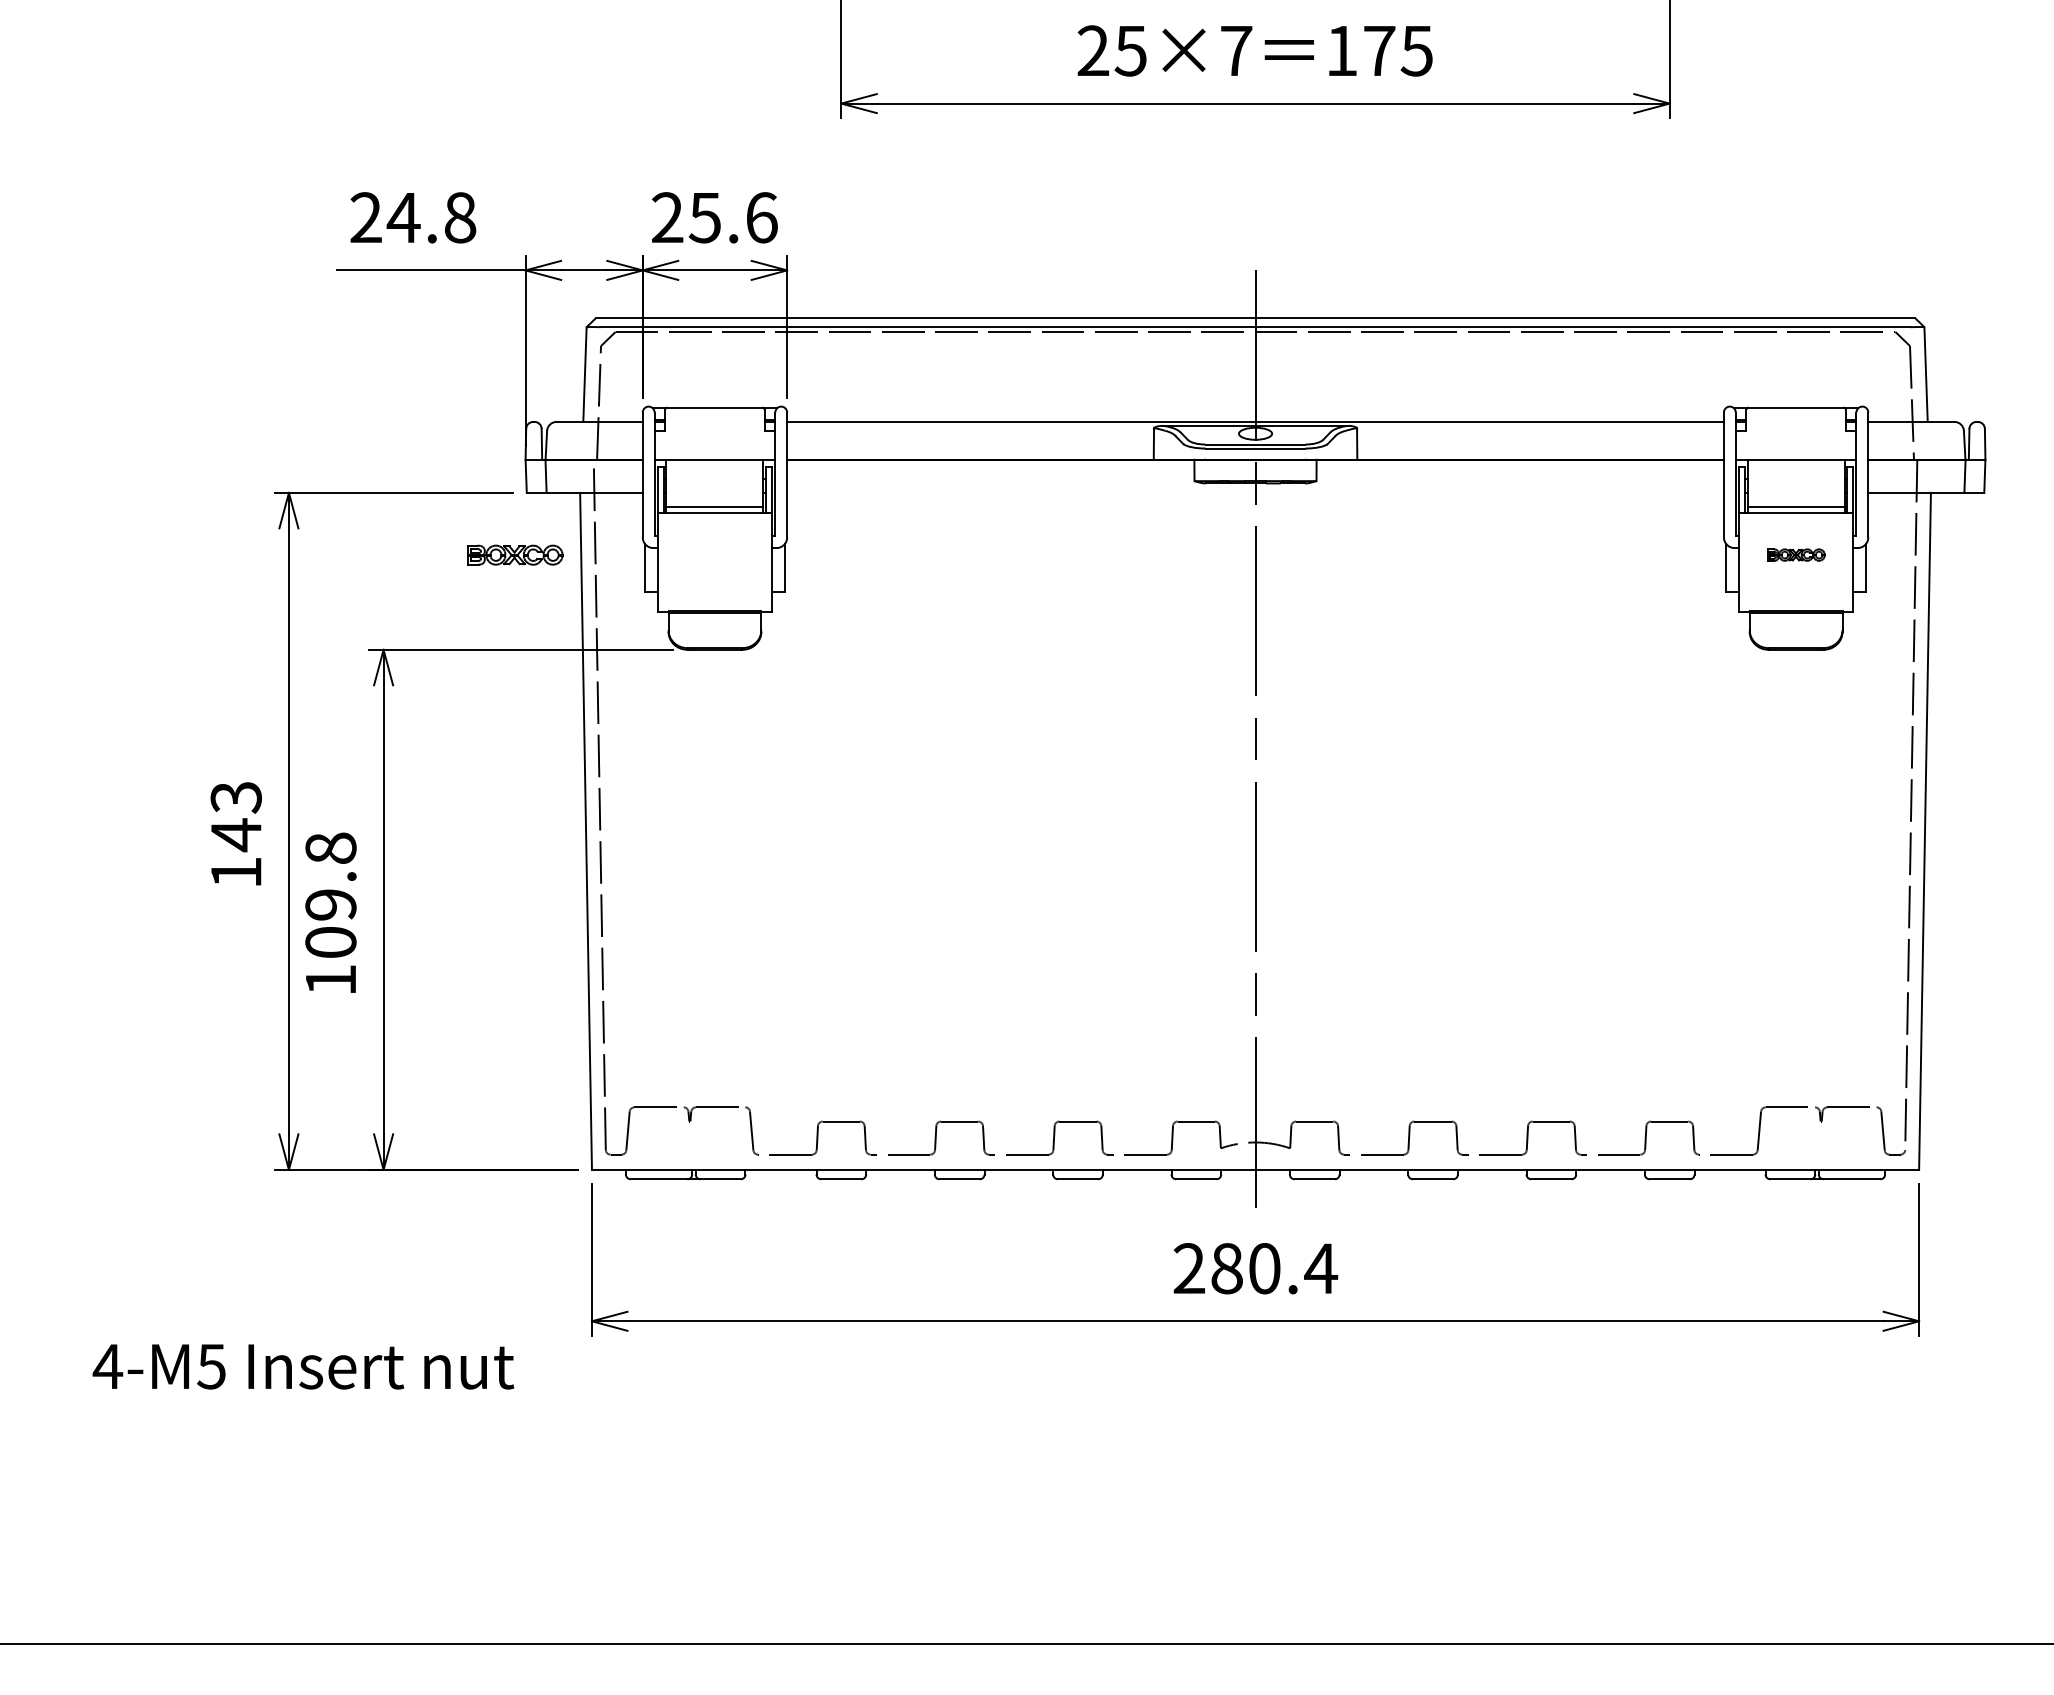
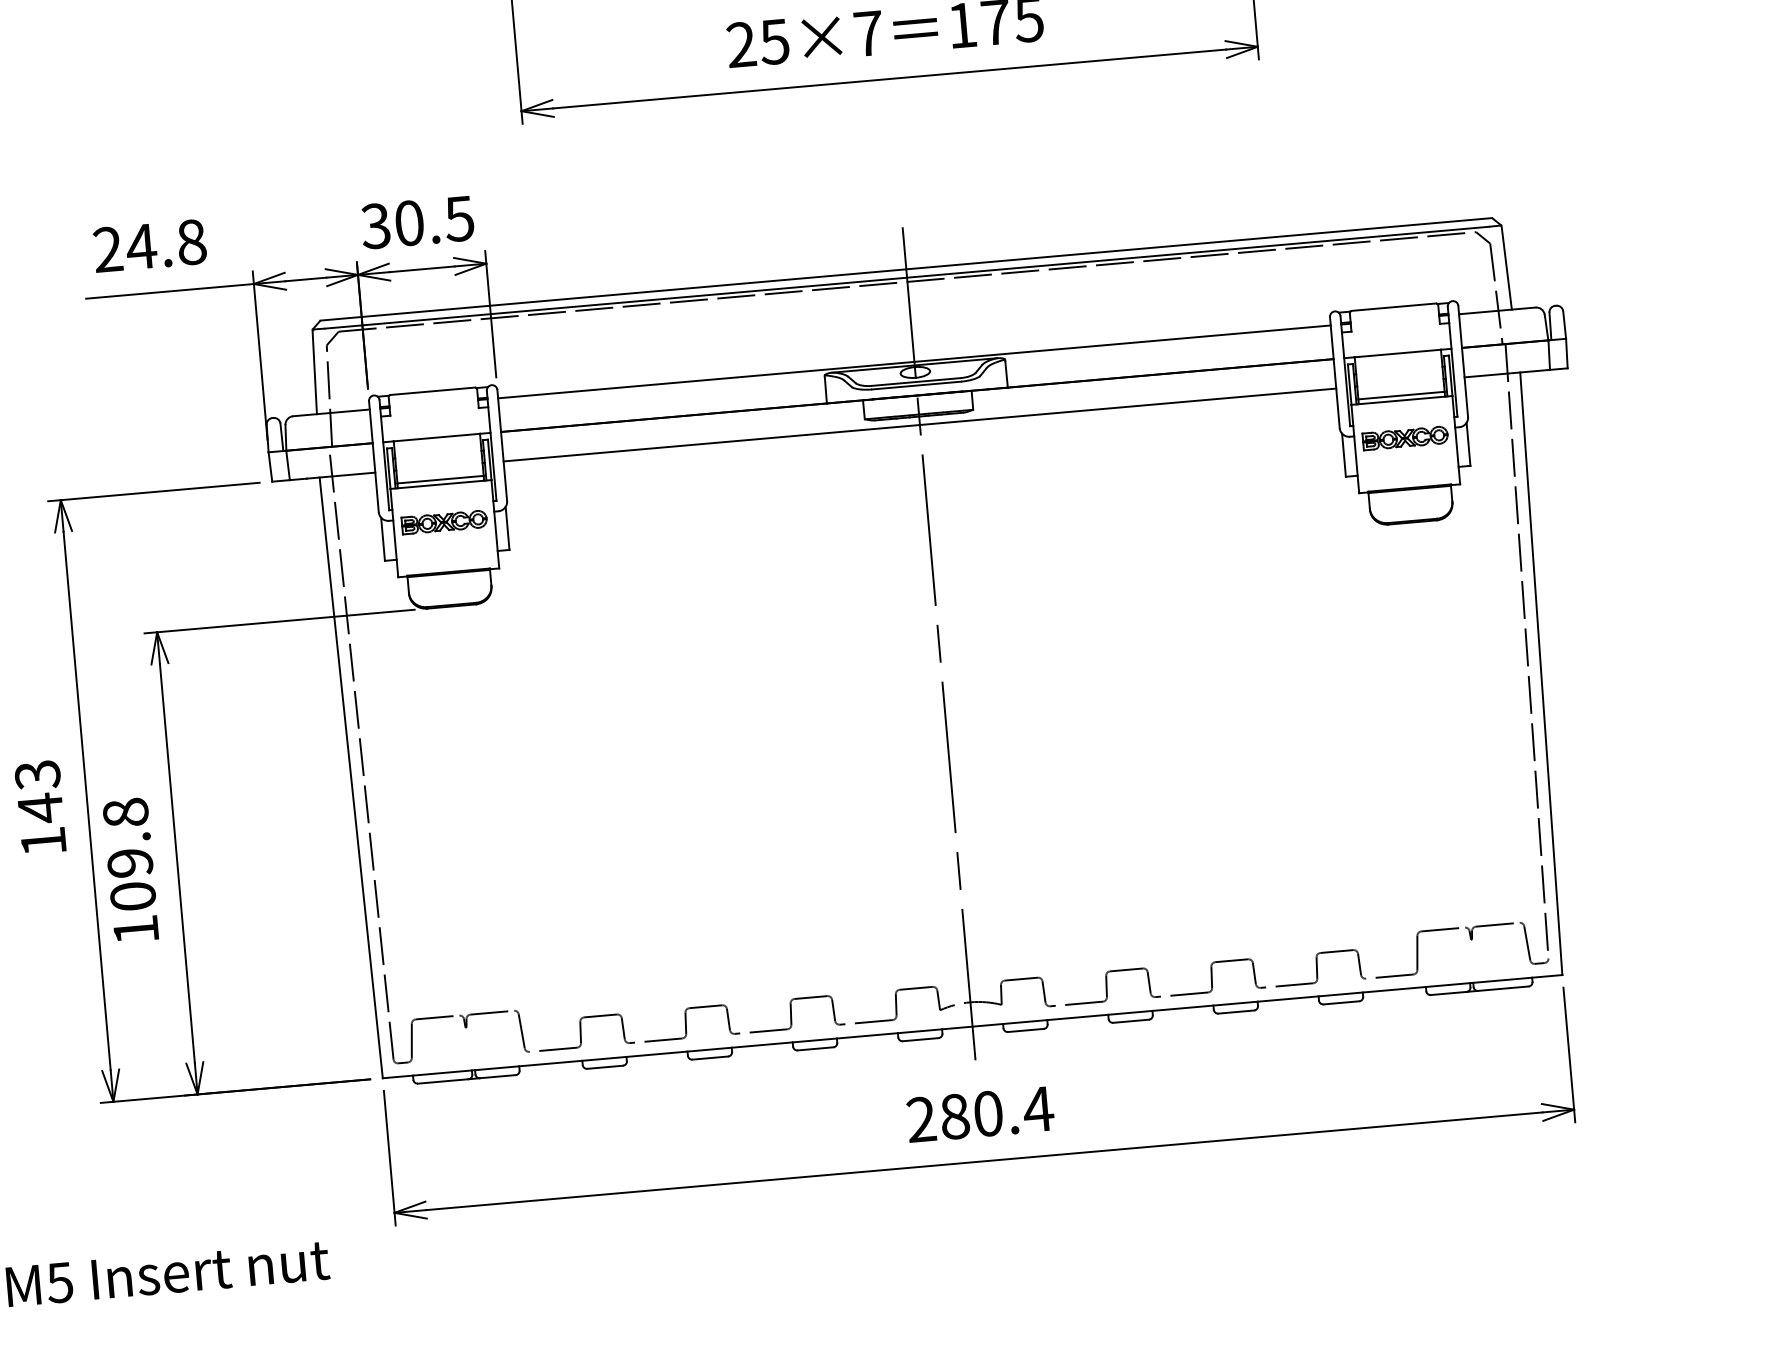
text: (714, 217) -> (417, 222), 25.6 -> 30.5
line: (1255, 492) -> (919, 424), added
part: (515, 554) -> (444, 521), moved
part: (1796, 554) -> (1405, 437), size x1.67

